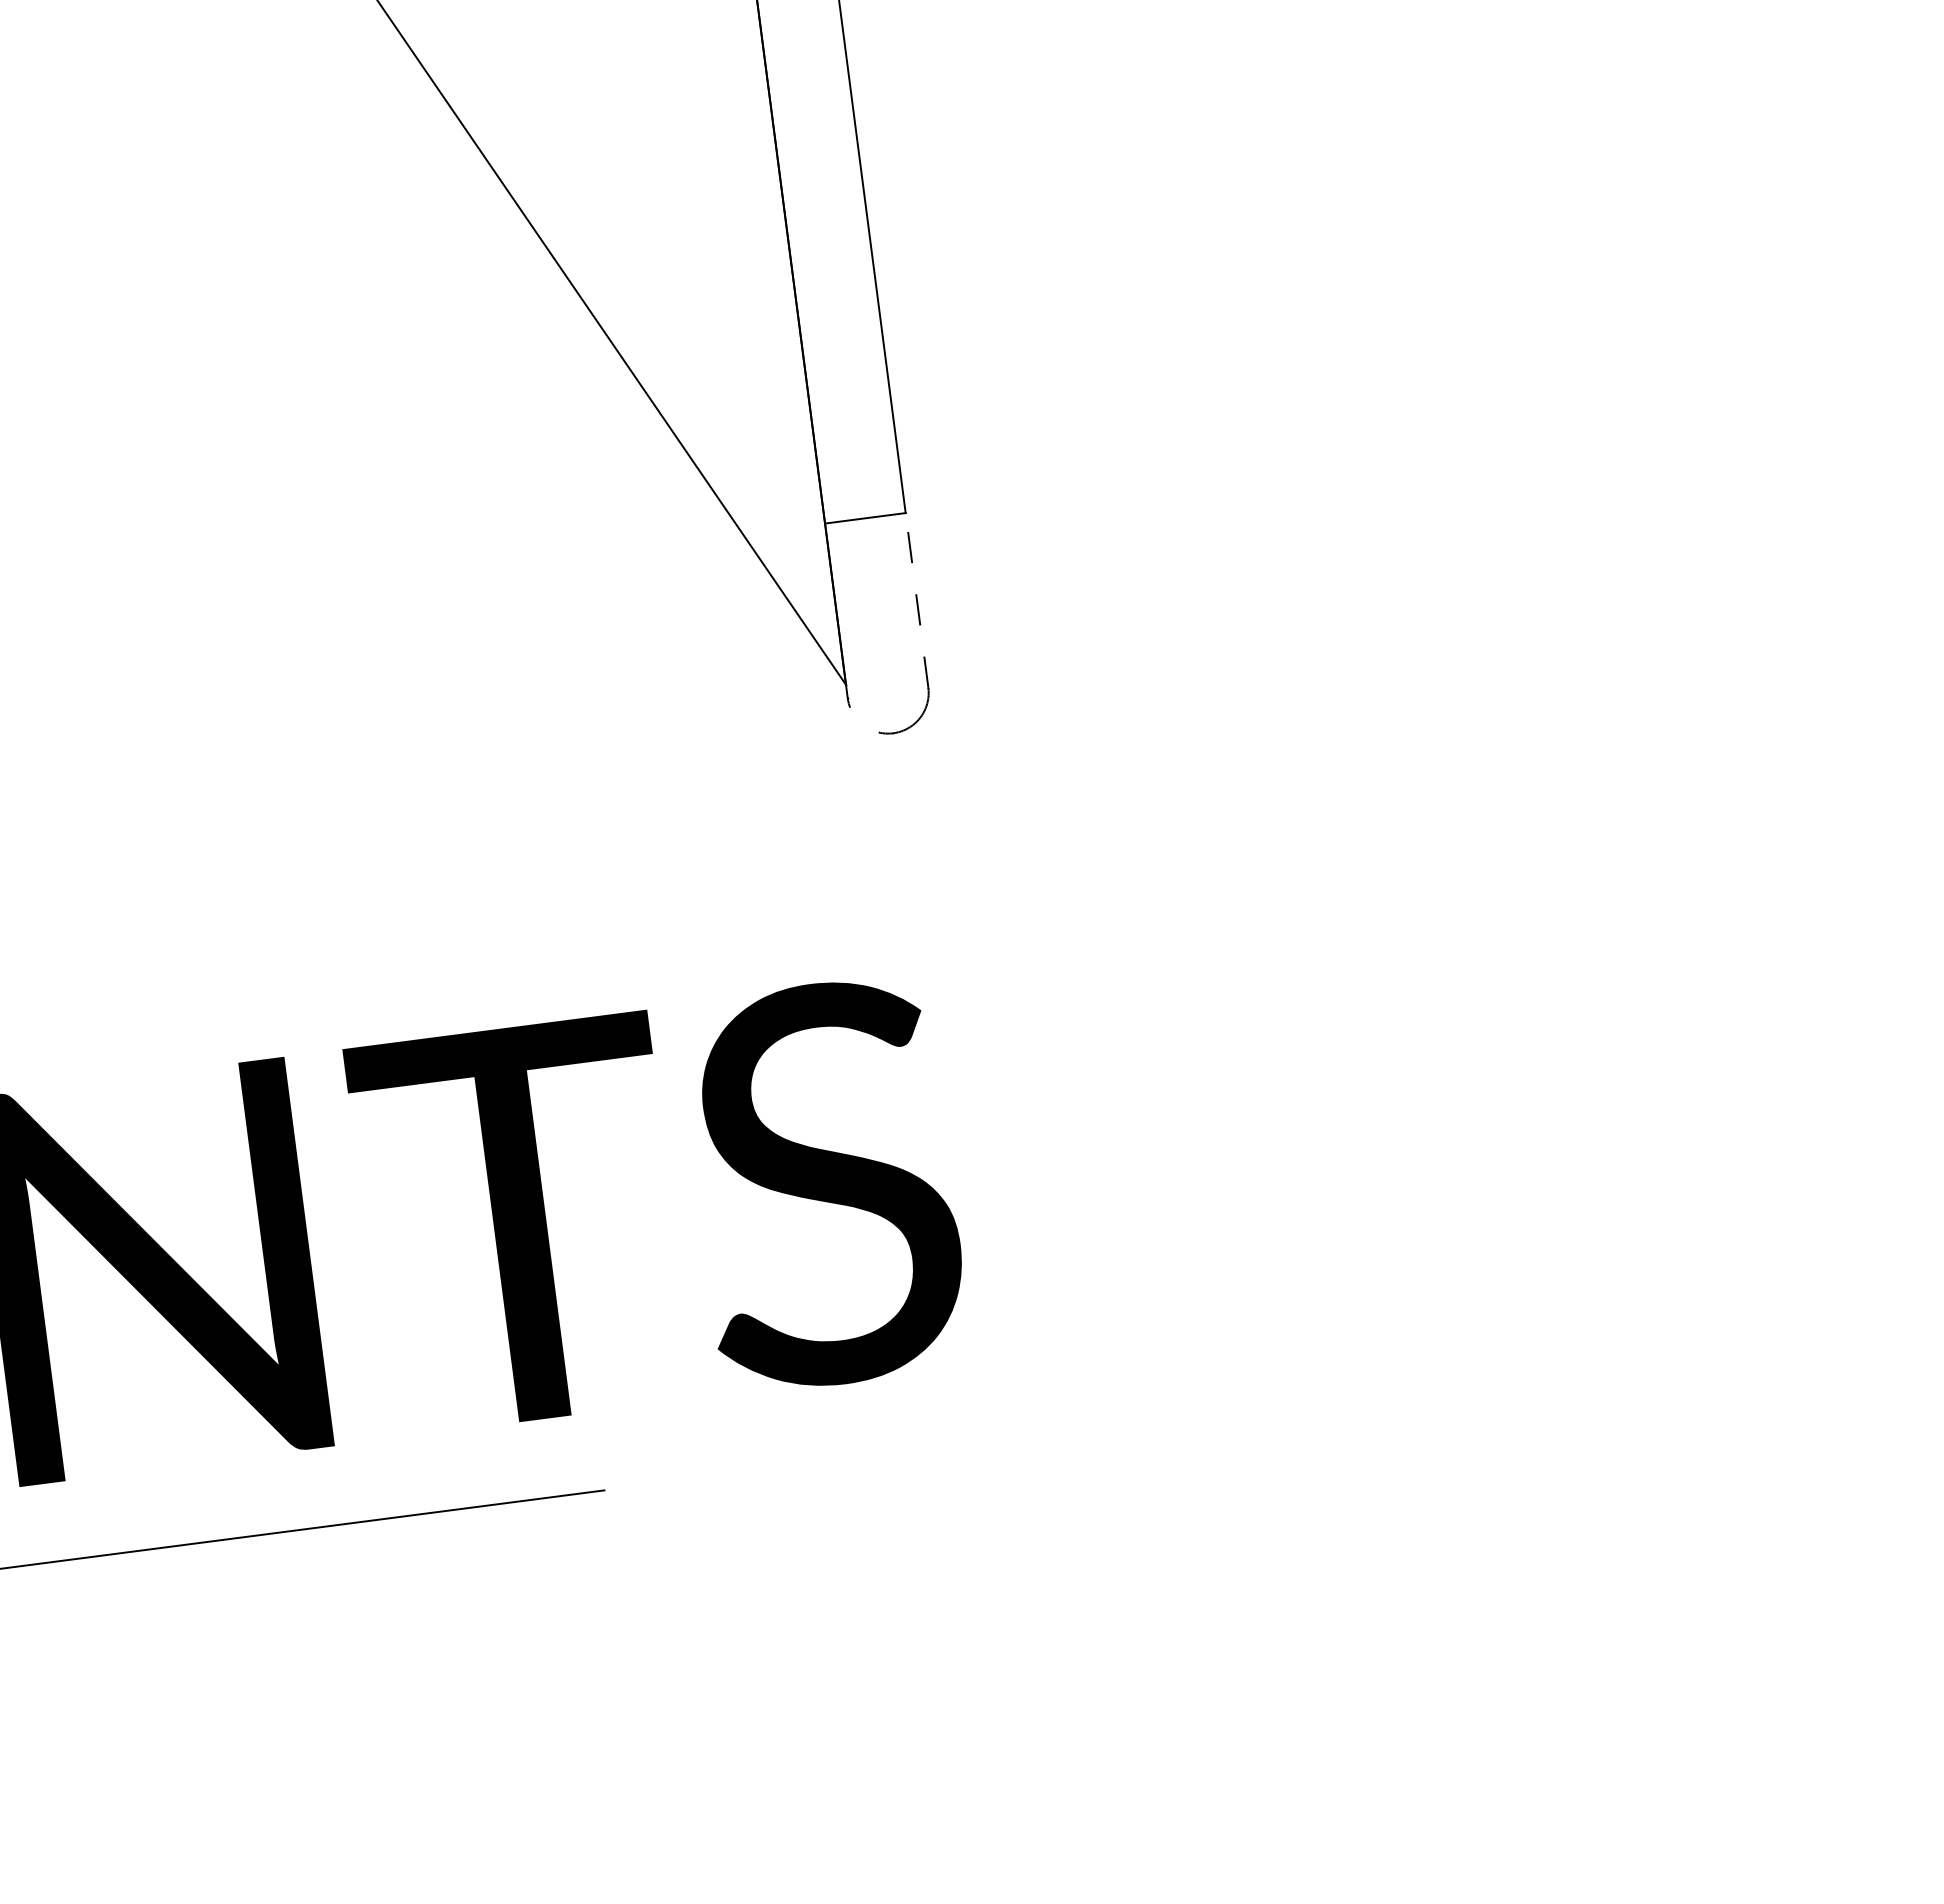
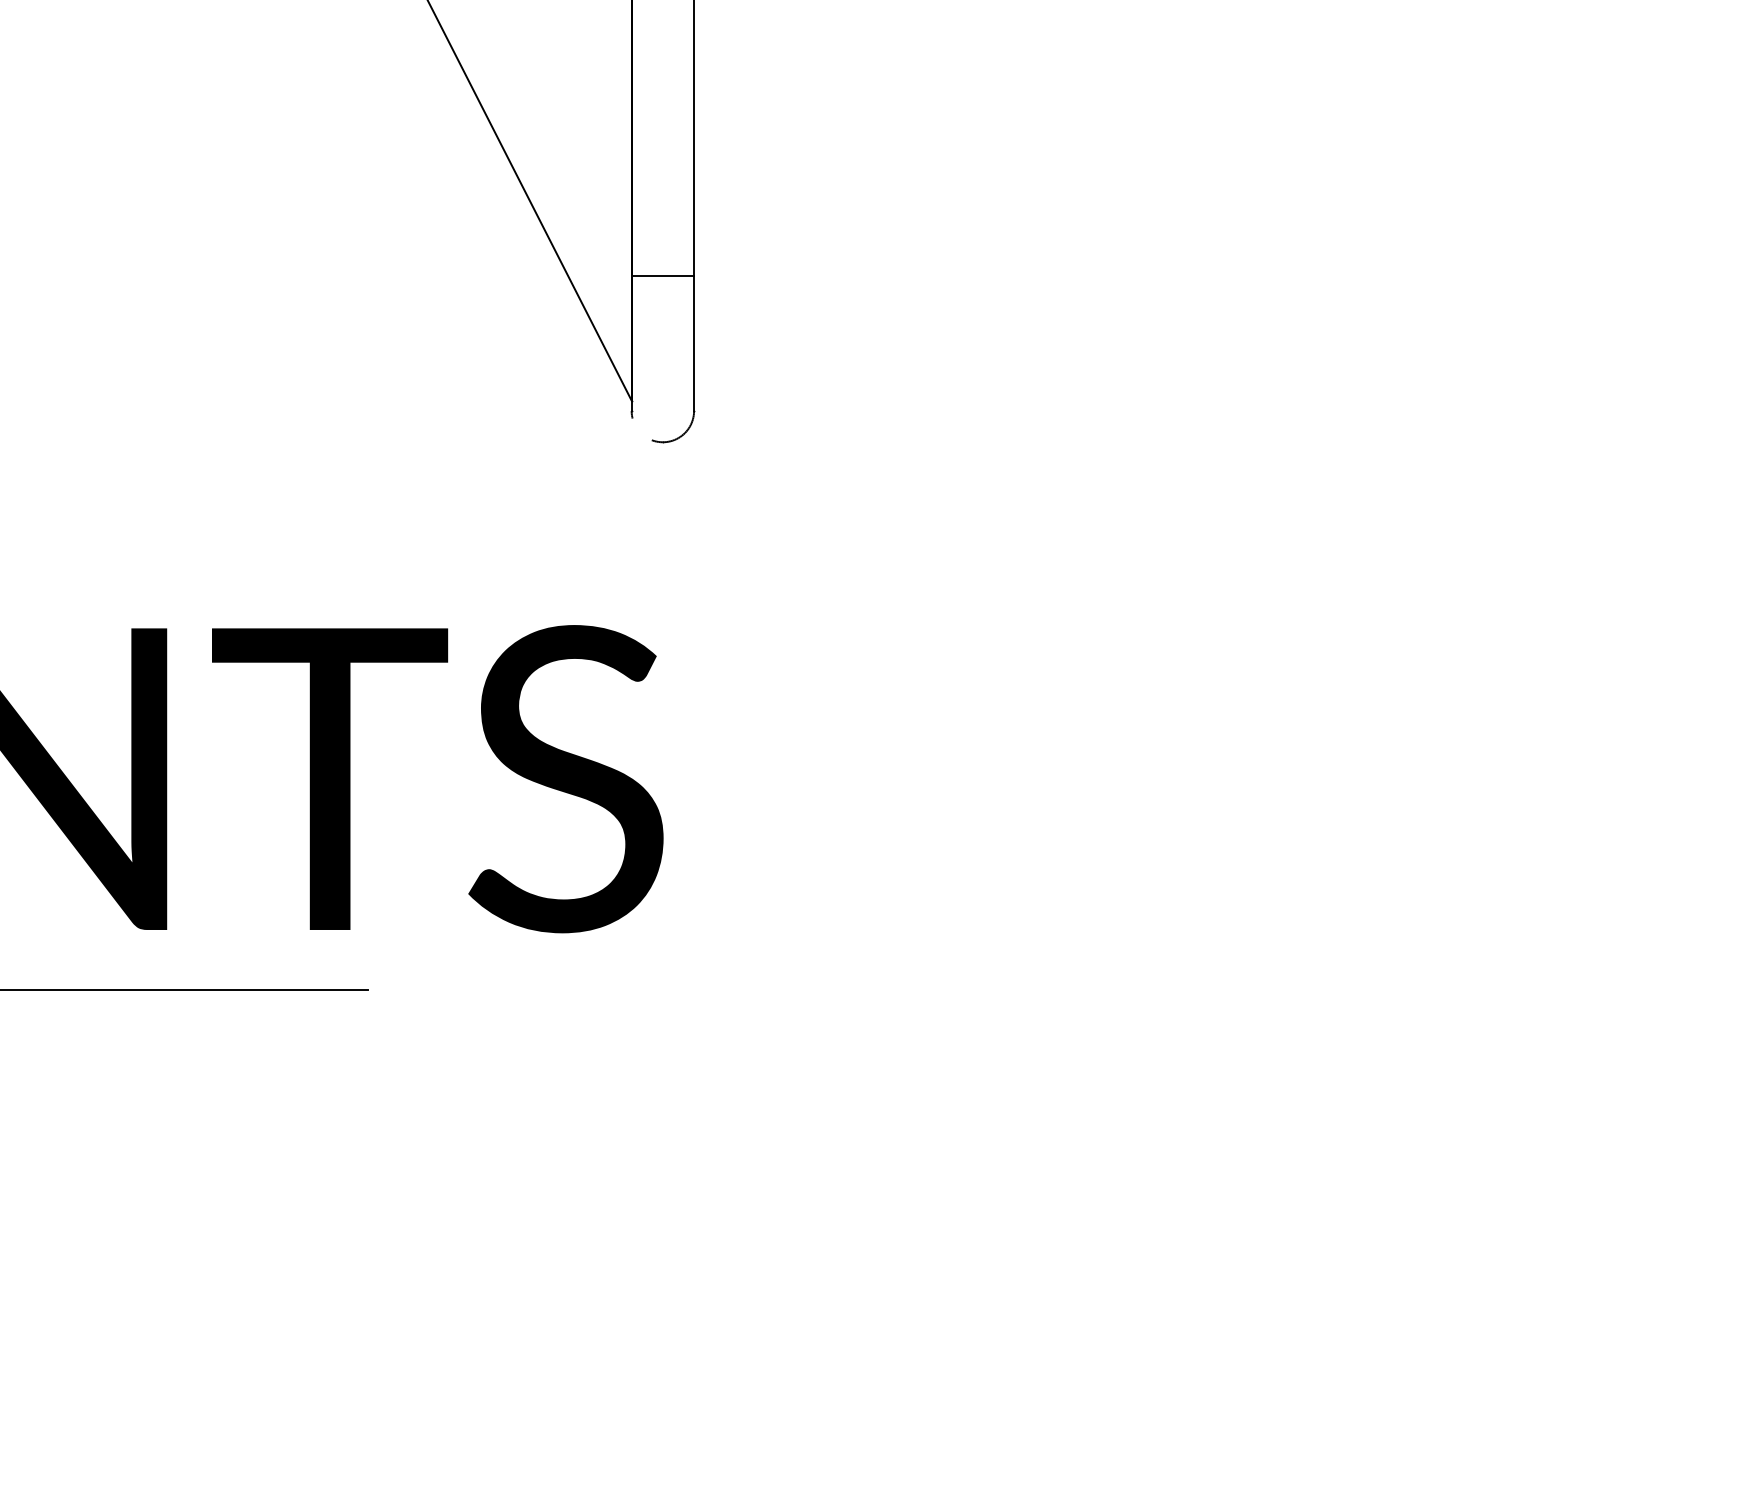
line: (917, 600) -> (694, 343), dashed -> solid

